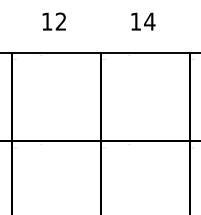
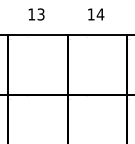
text: (60, 21) -> (40, 14), 12 -> 13

